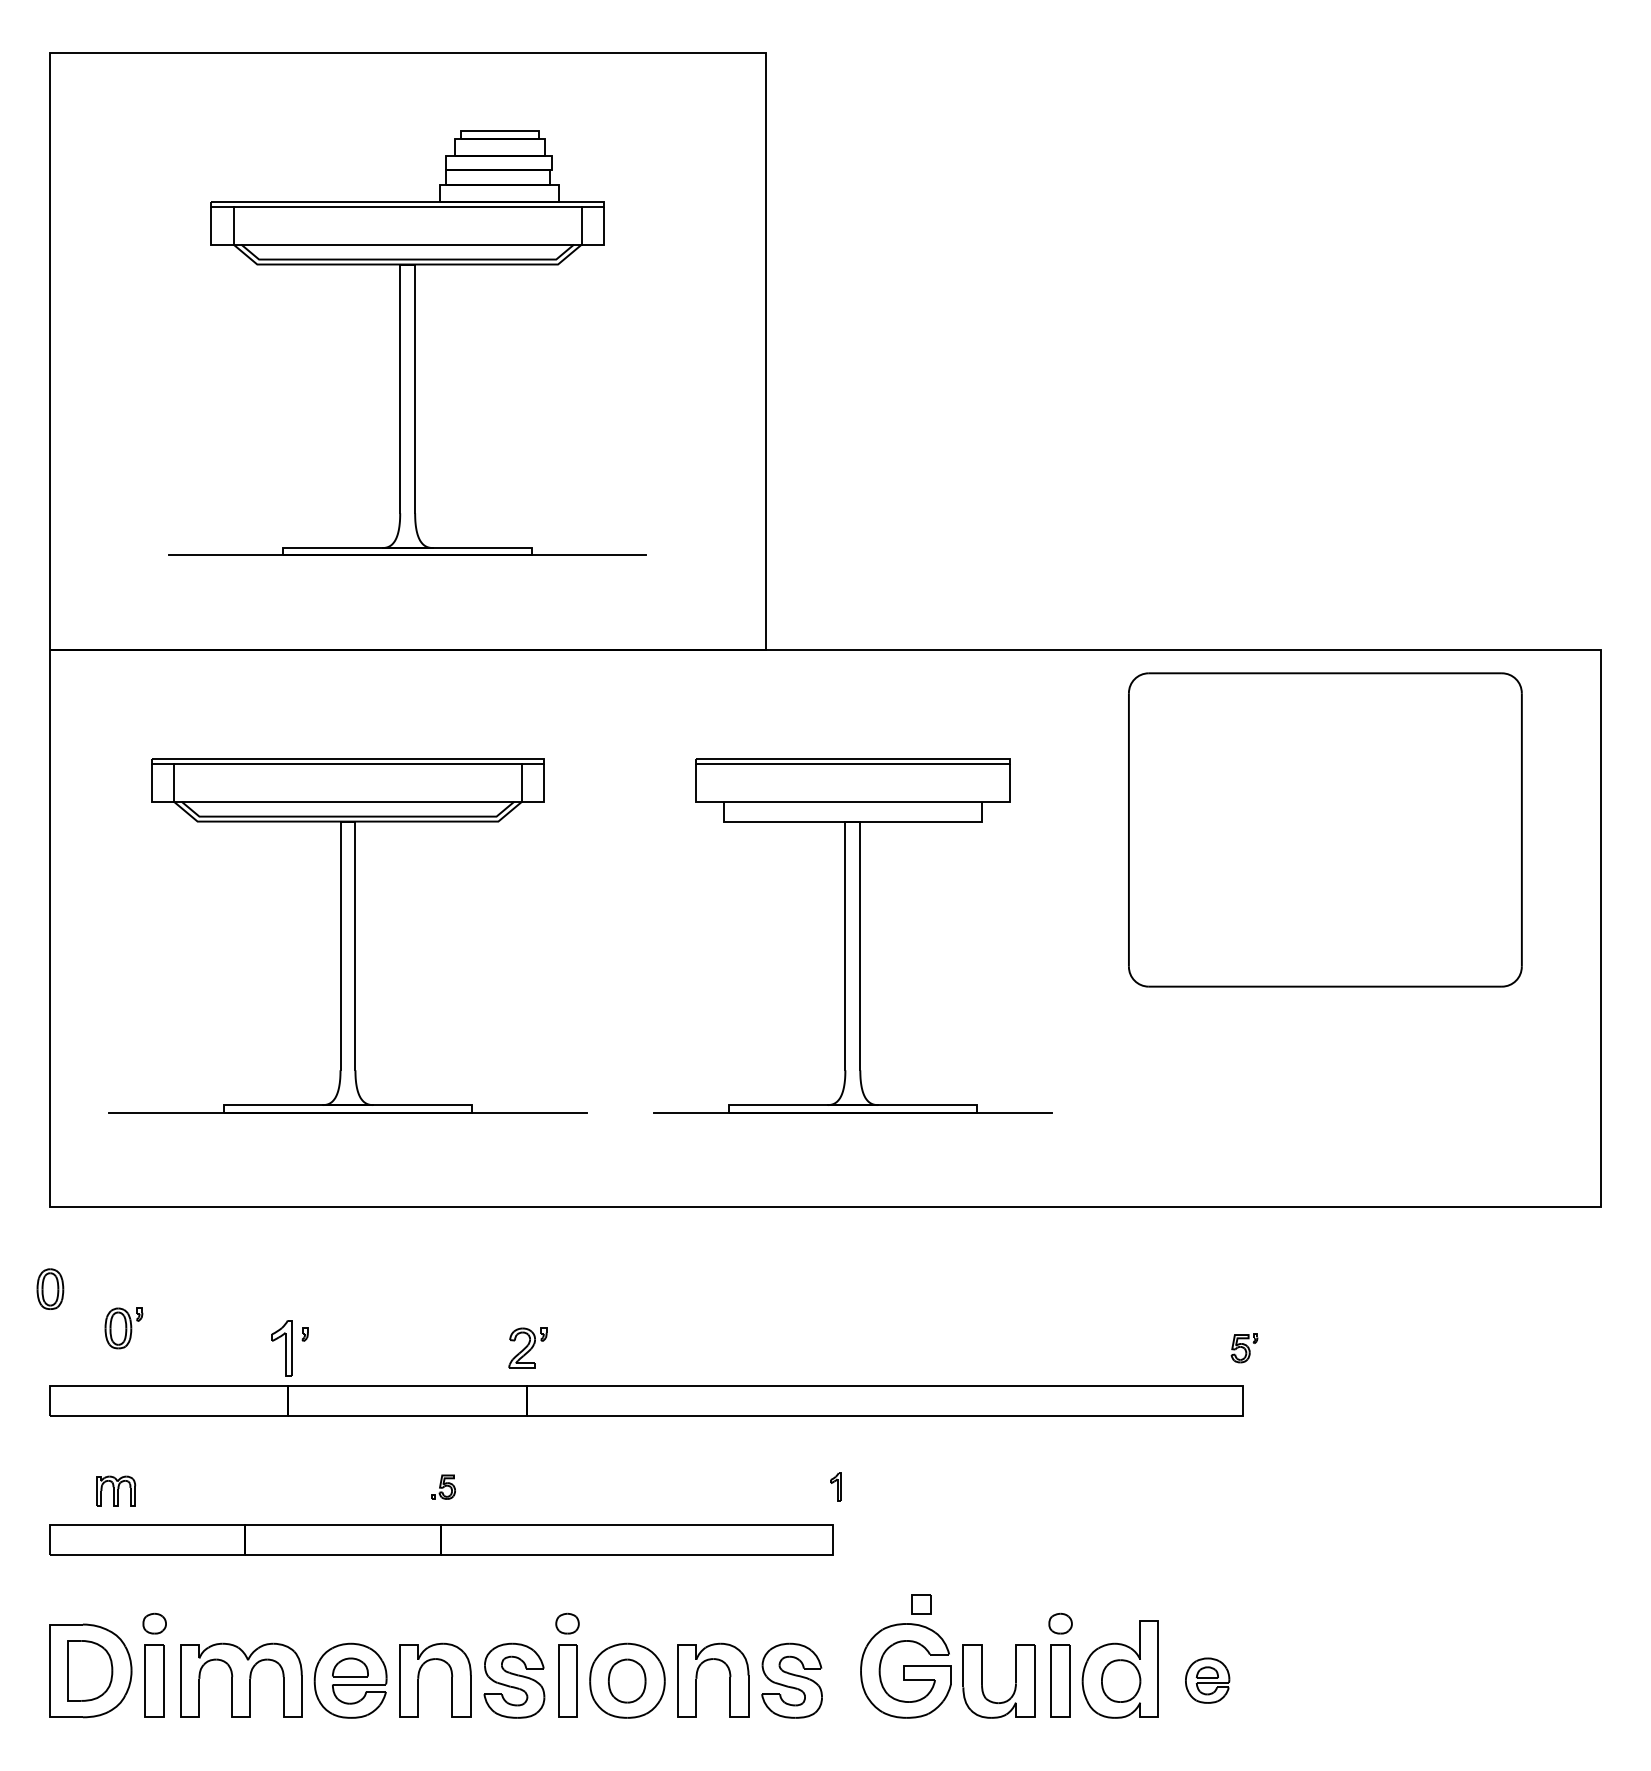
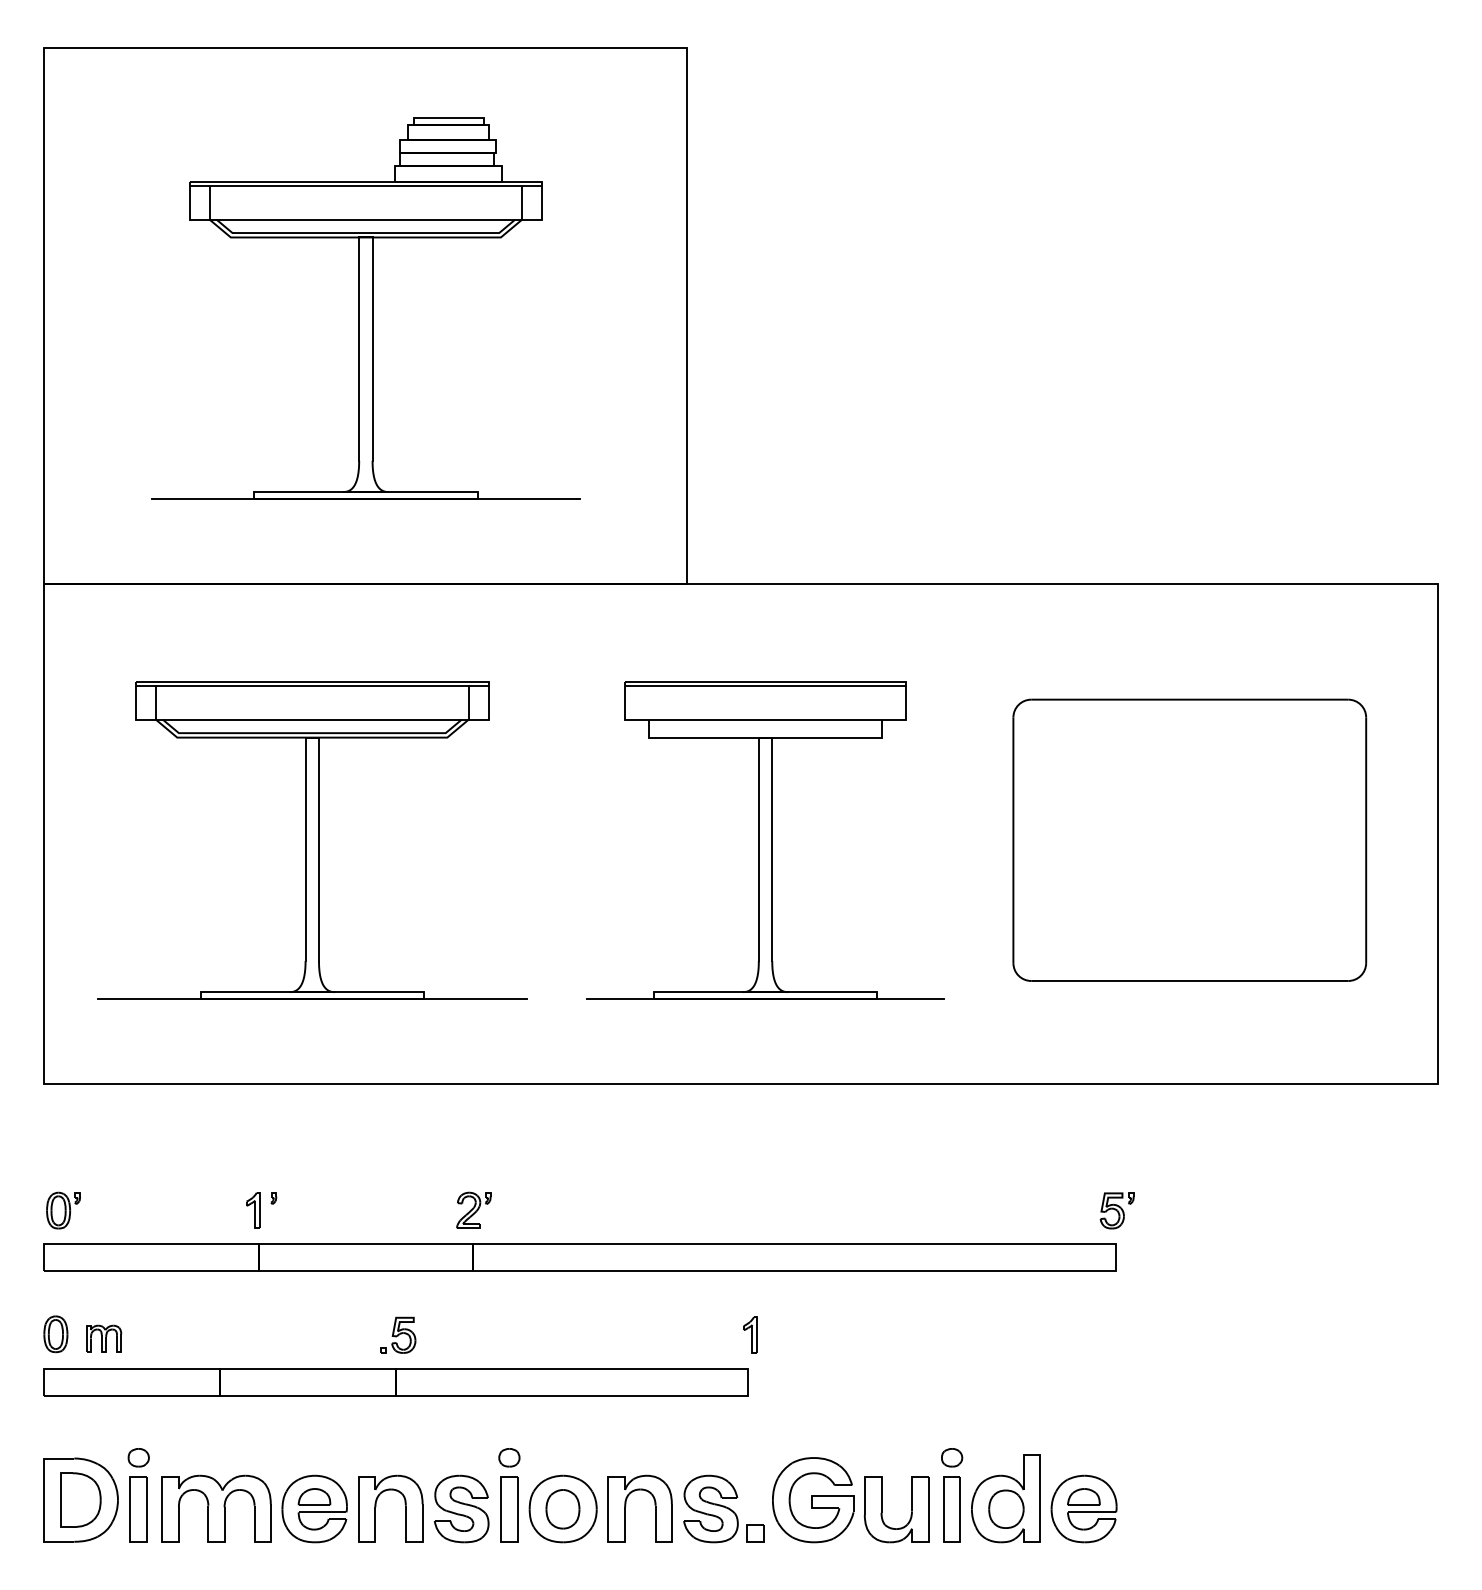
part: (1325, 829) -> (1189, 839), moved
part: (50, 1288) -> (55, 1333), moved
part: (123, 1328) -> (63, 1210), moved
part: (281, 1348) -> (252, 1210), size x0.71
part: (1244, 1348) -> (1117, 1210), size x1.43
part: (443, 1486) -> (398, 1334), size x1.67
part: (835, 1486) -> (749, 1334), size x1.43
part: (921, 1604) -> (755, 1532), moved
part: (1207, 1680) -> (1083, 1508), size x1.67

